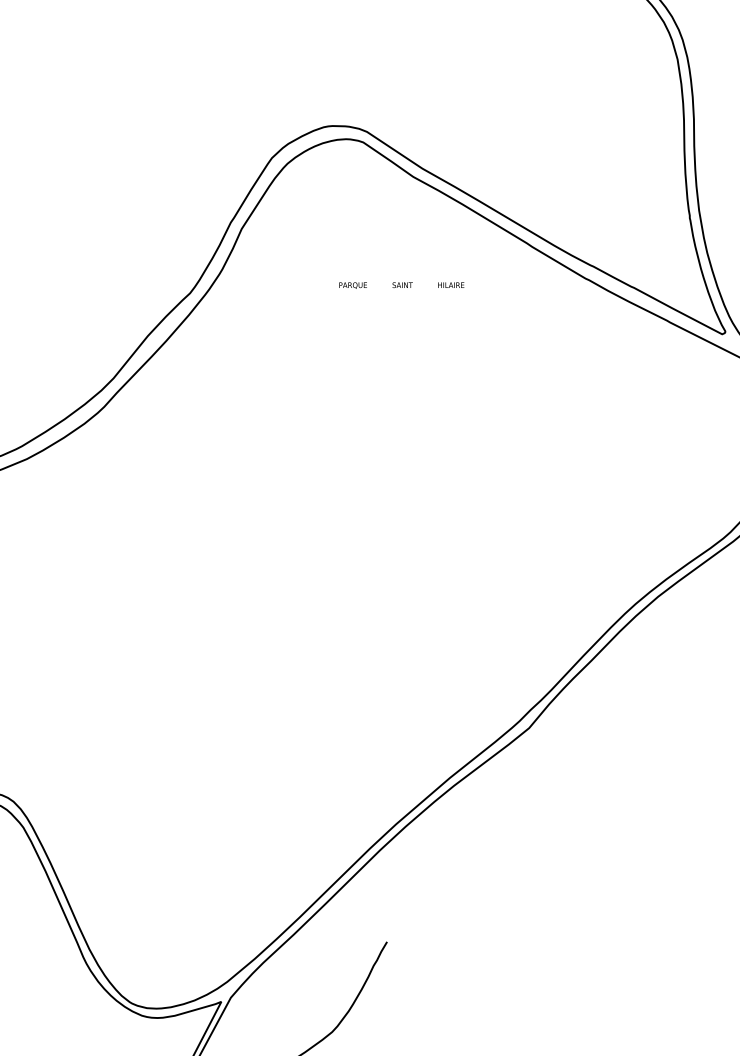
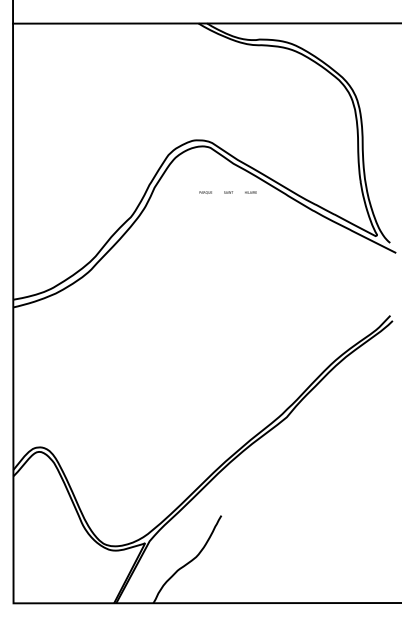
text: (400, 285) -> (227, 192), moved

